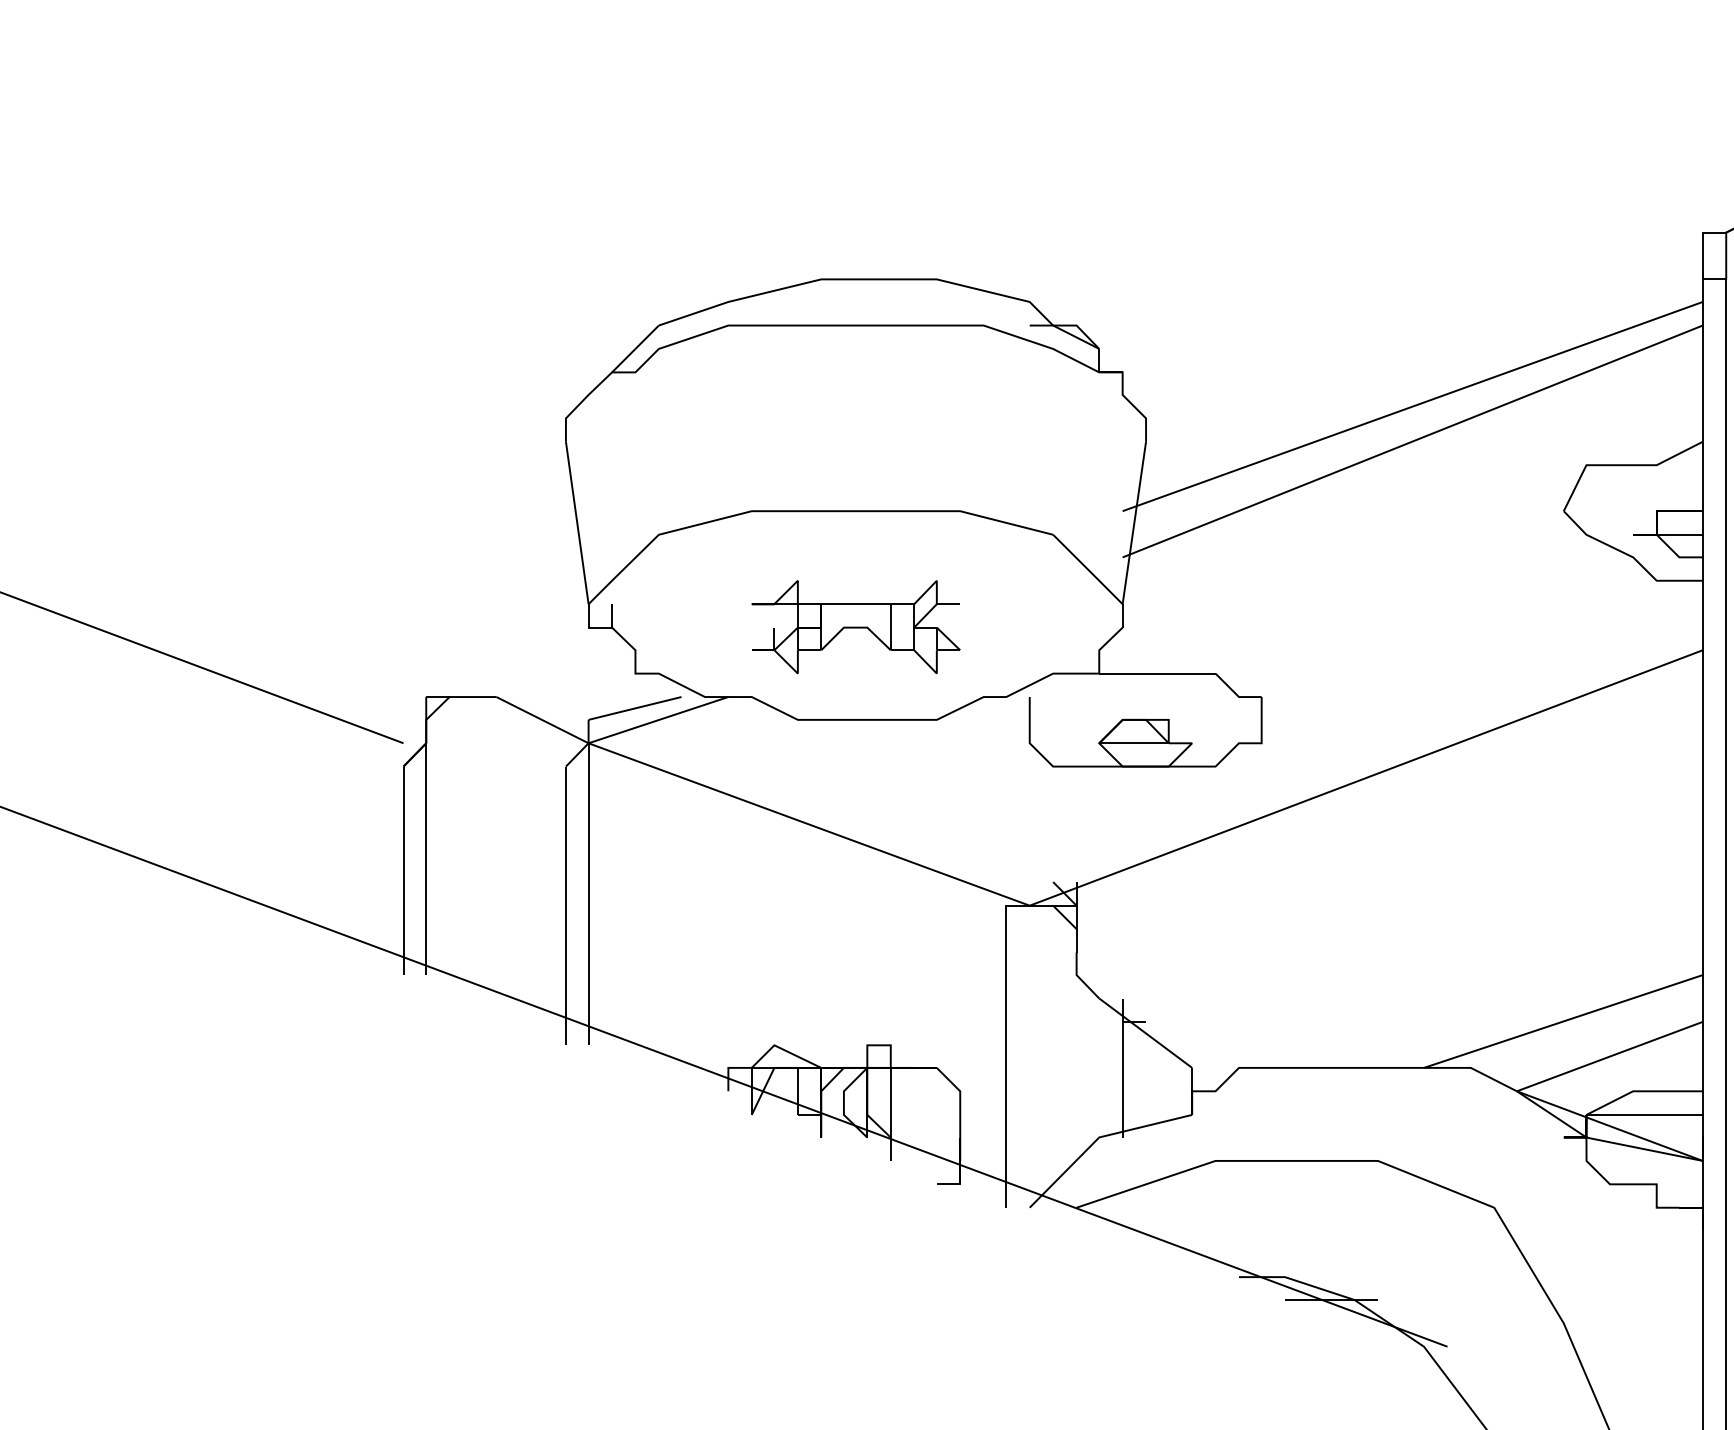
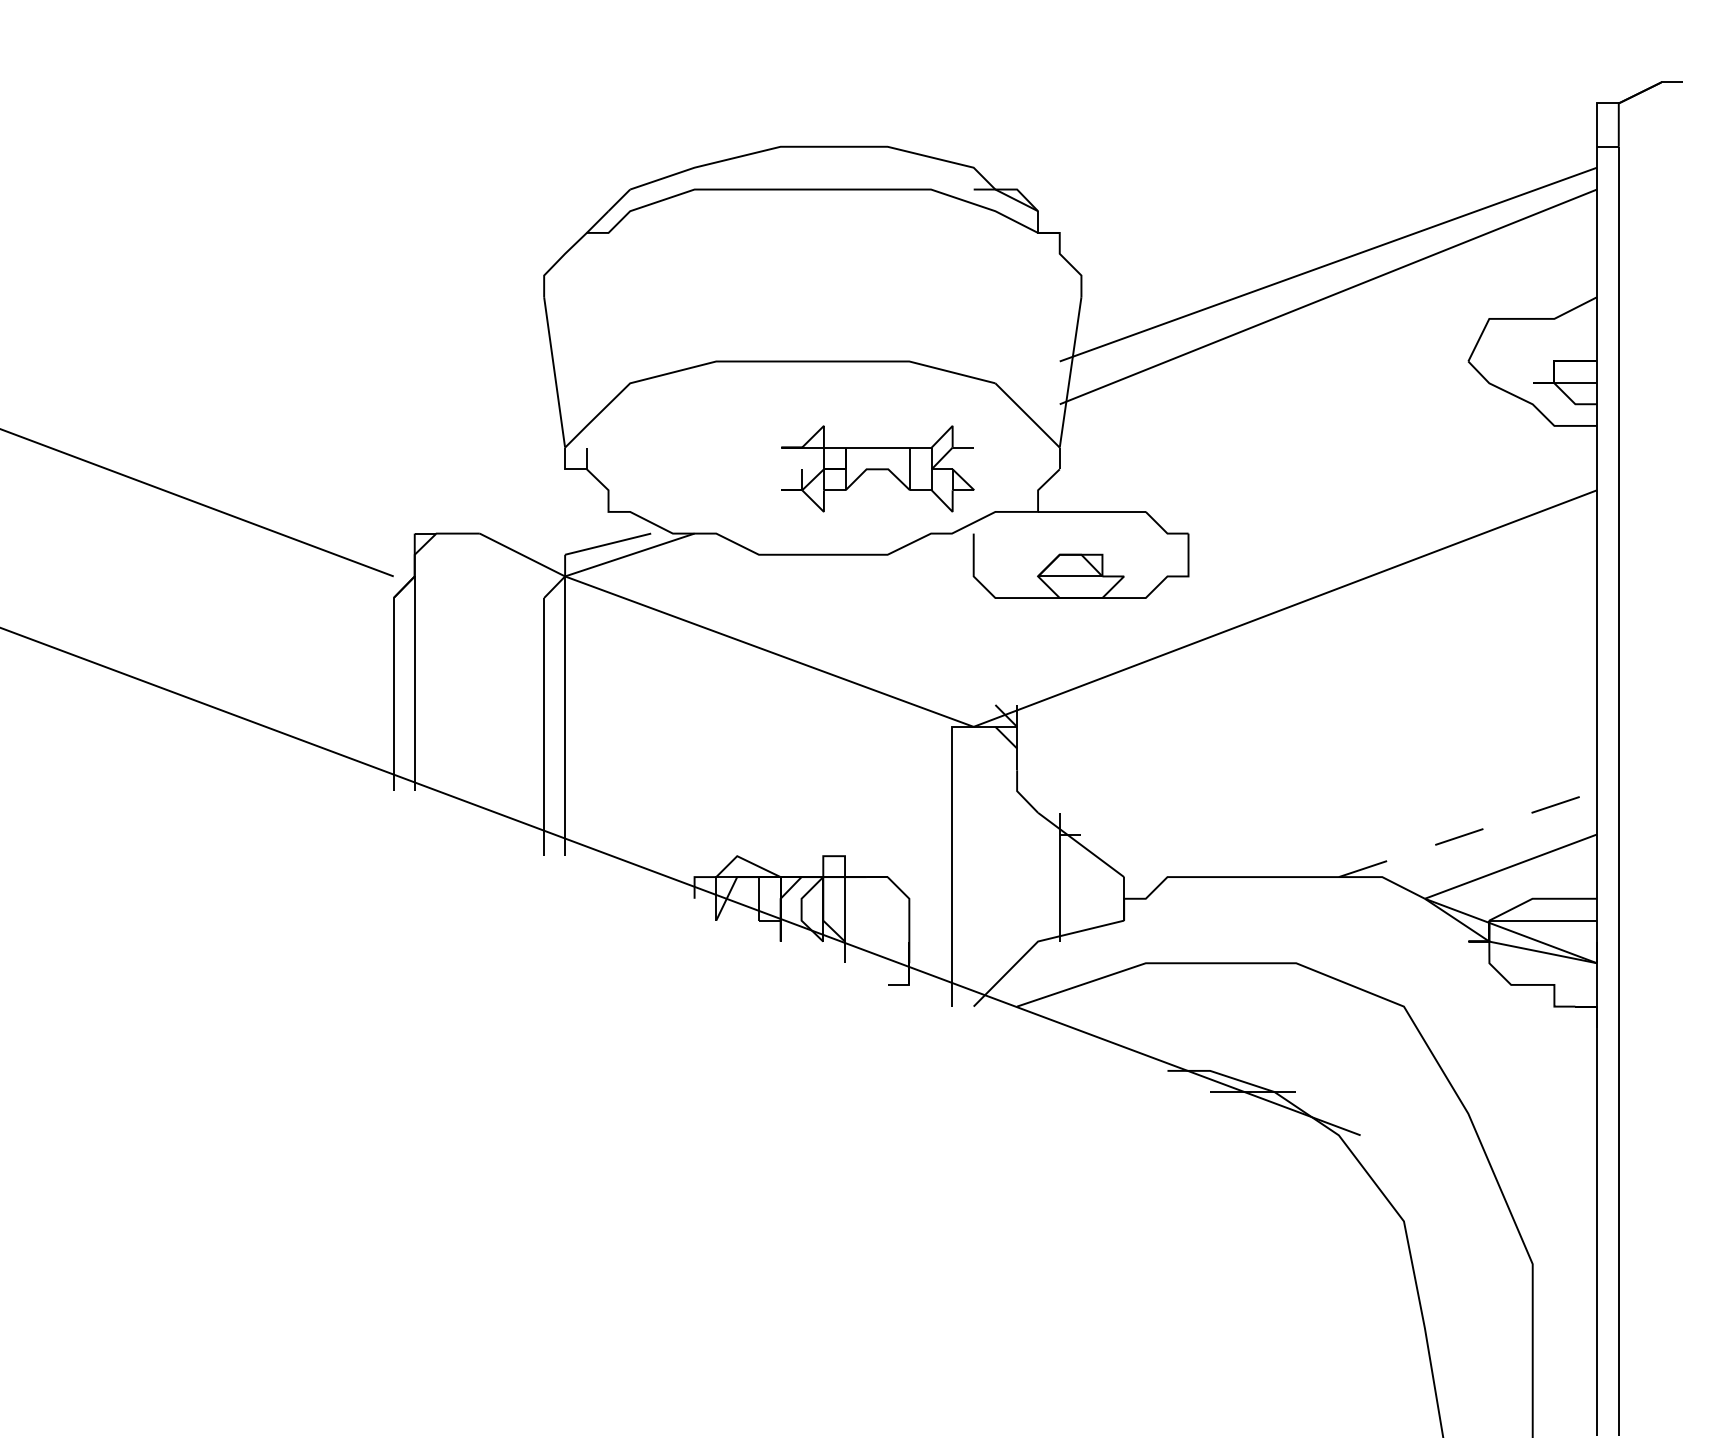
part: (855, 626) -> (877, 468), moved
line: (1563, 1020) -> (1468, 833), solid -> dashed

